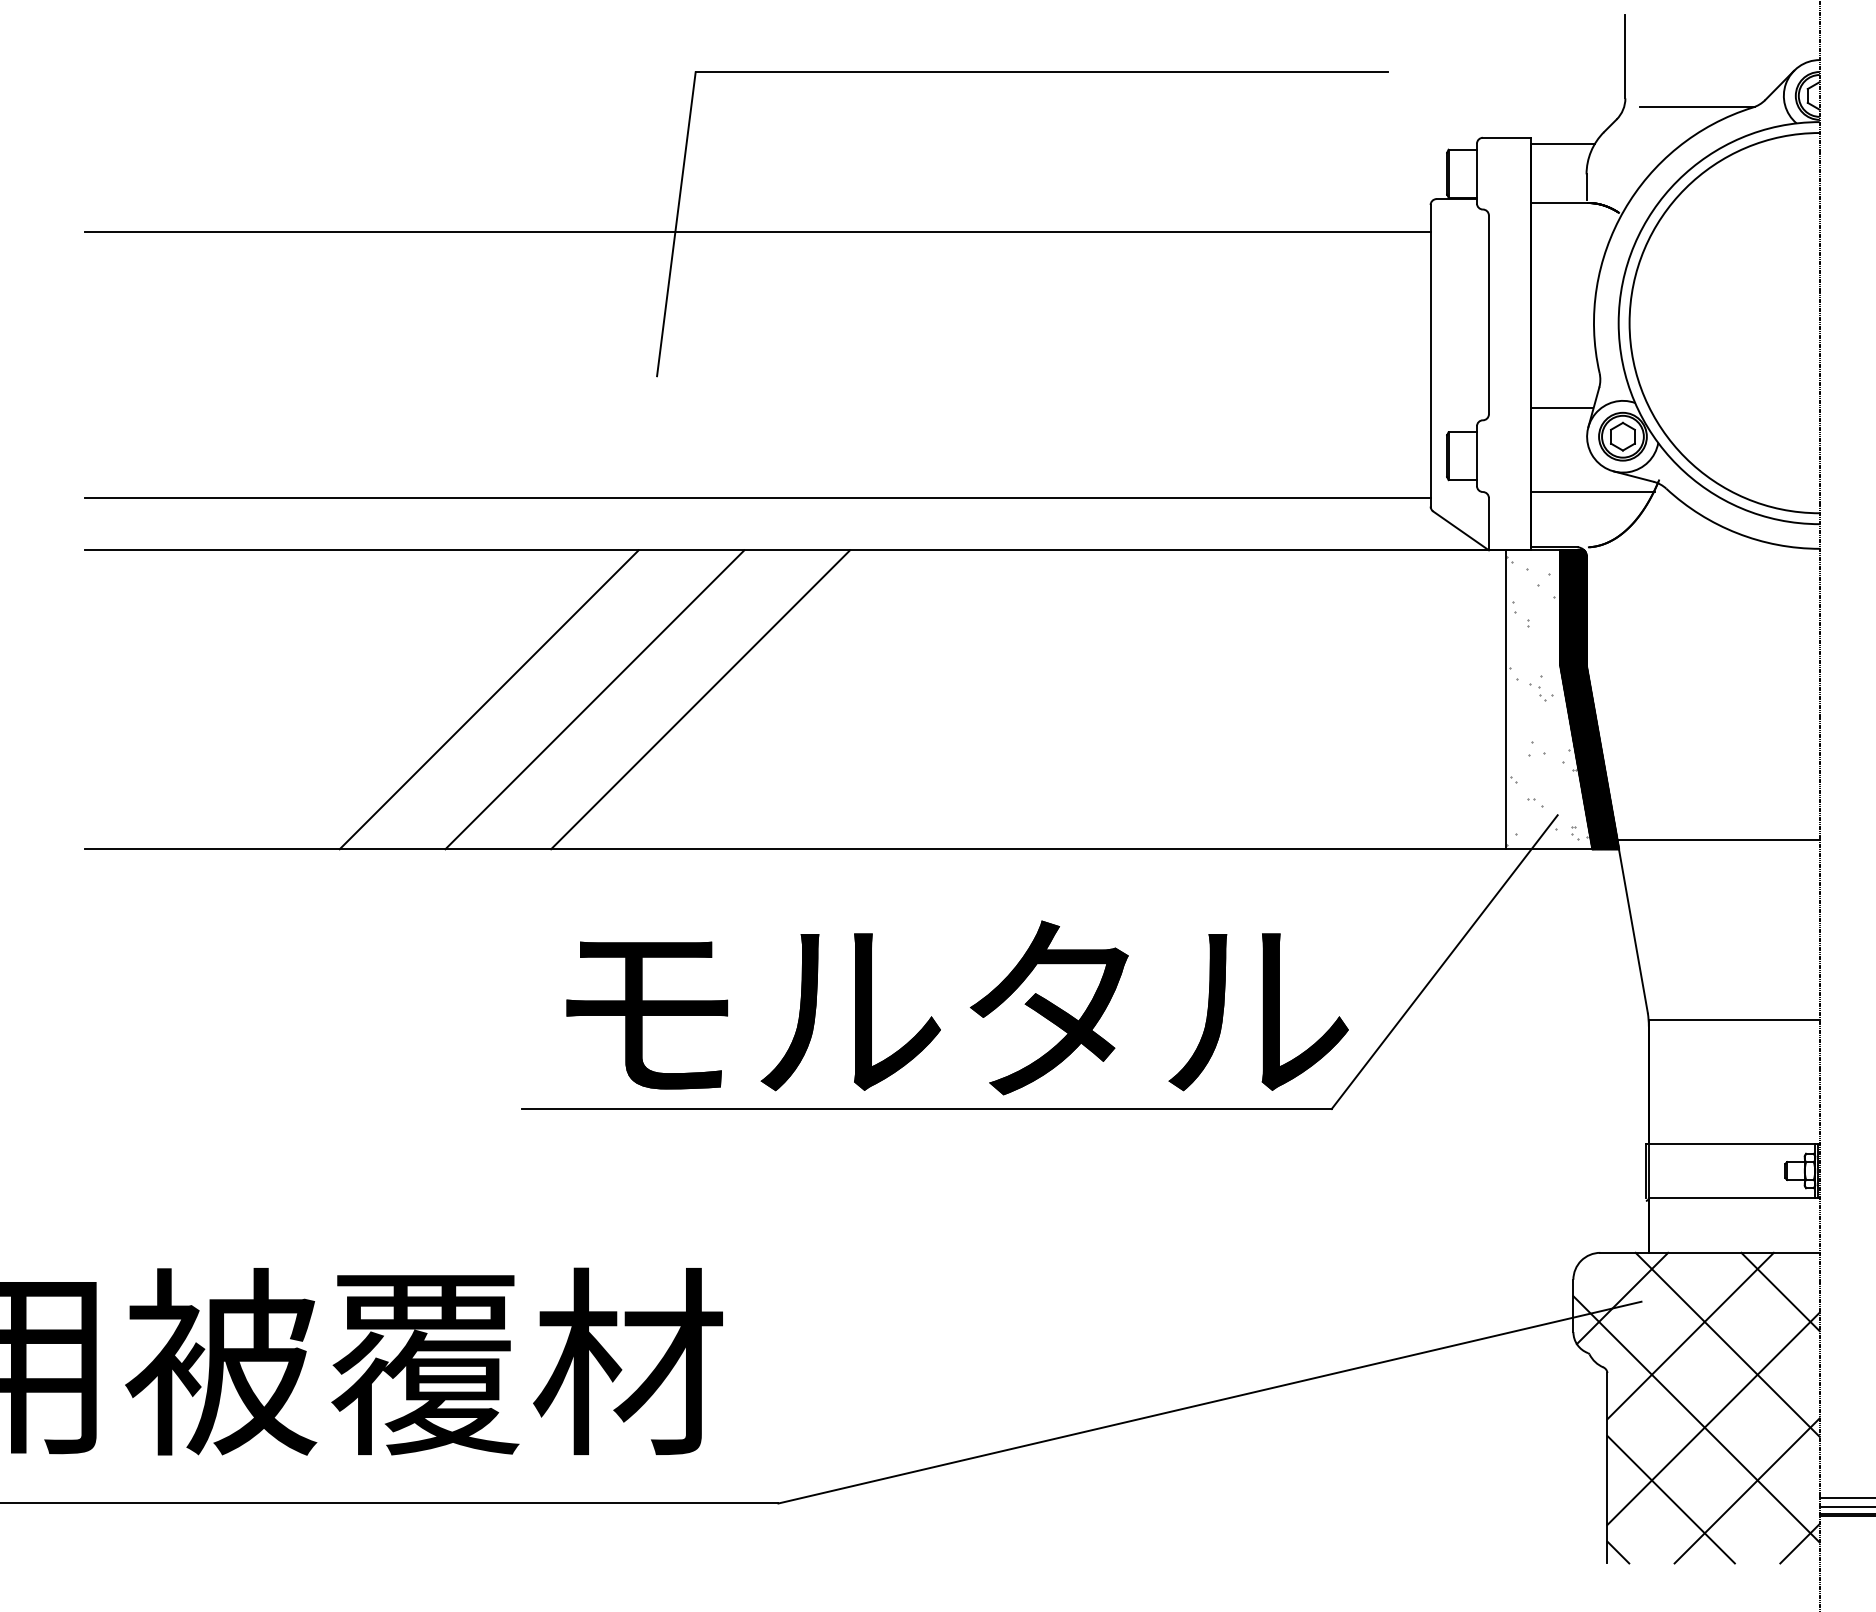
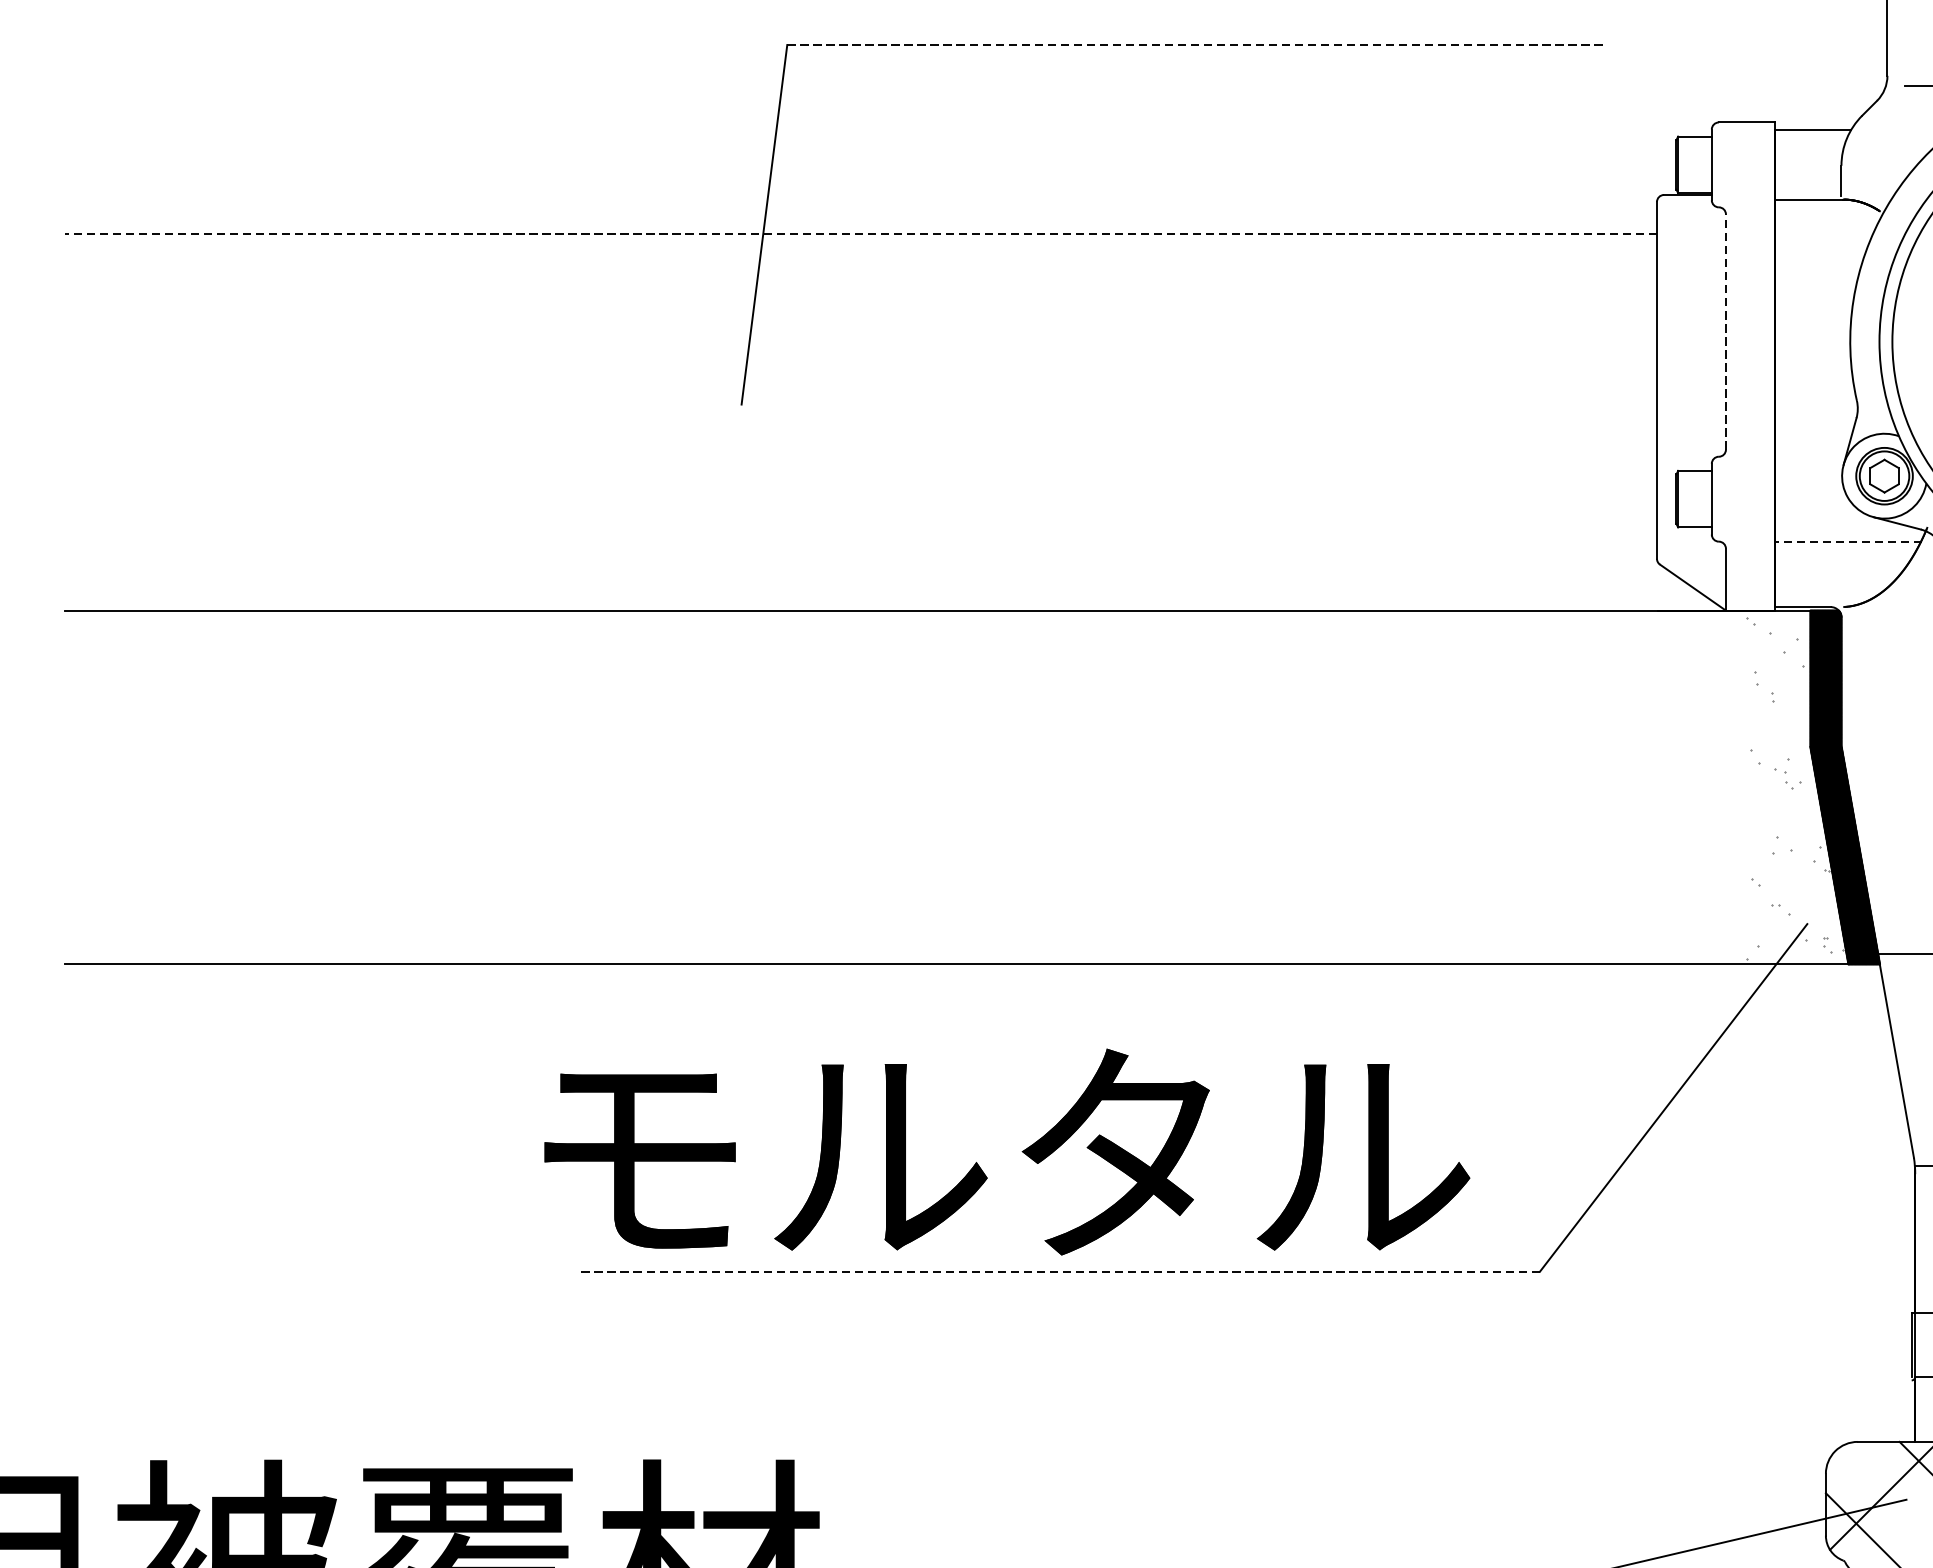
line: (1041, 72) -> (1196, 45), solid -> dashed
line: (758, 231) -> (861, 233), solid -> dashed
line: (1488, 314) -> (1725, 331), solid -> dashed
line: (1561, 407) -> (1811, 441), removed
line: (1592, 491) -> (1848, 540), solid -> dashed
line: (757, 498) -> (860, 549), removed
line: (488, 699) -> (542, 787), removed
line: (594, 699) -> (667, 787), removed
line: (700, 699) -> (793, 787), removed
line: (1505, 699) -> (1745, 787), removed
text: (957, 1007) -> (1007, 1151), moved
line: (927, 1109) -> (1061, 1272), solid -> dashed

